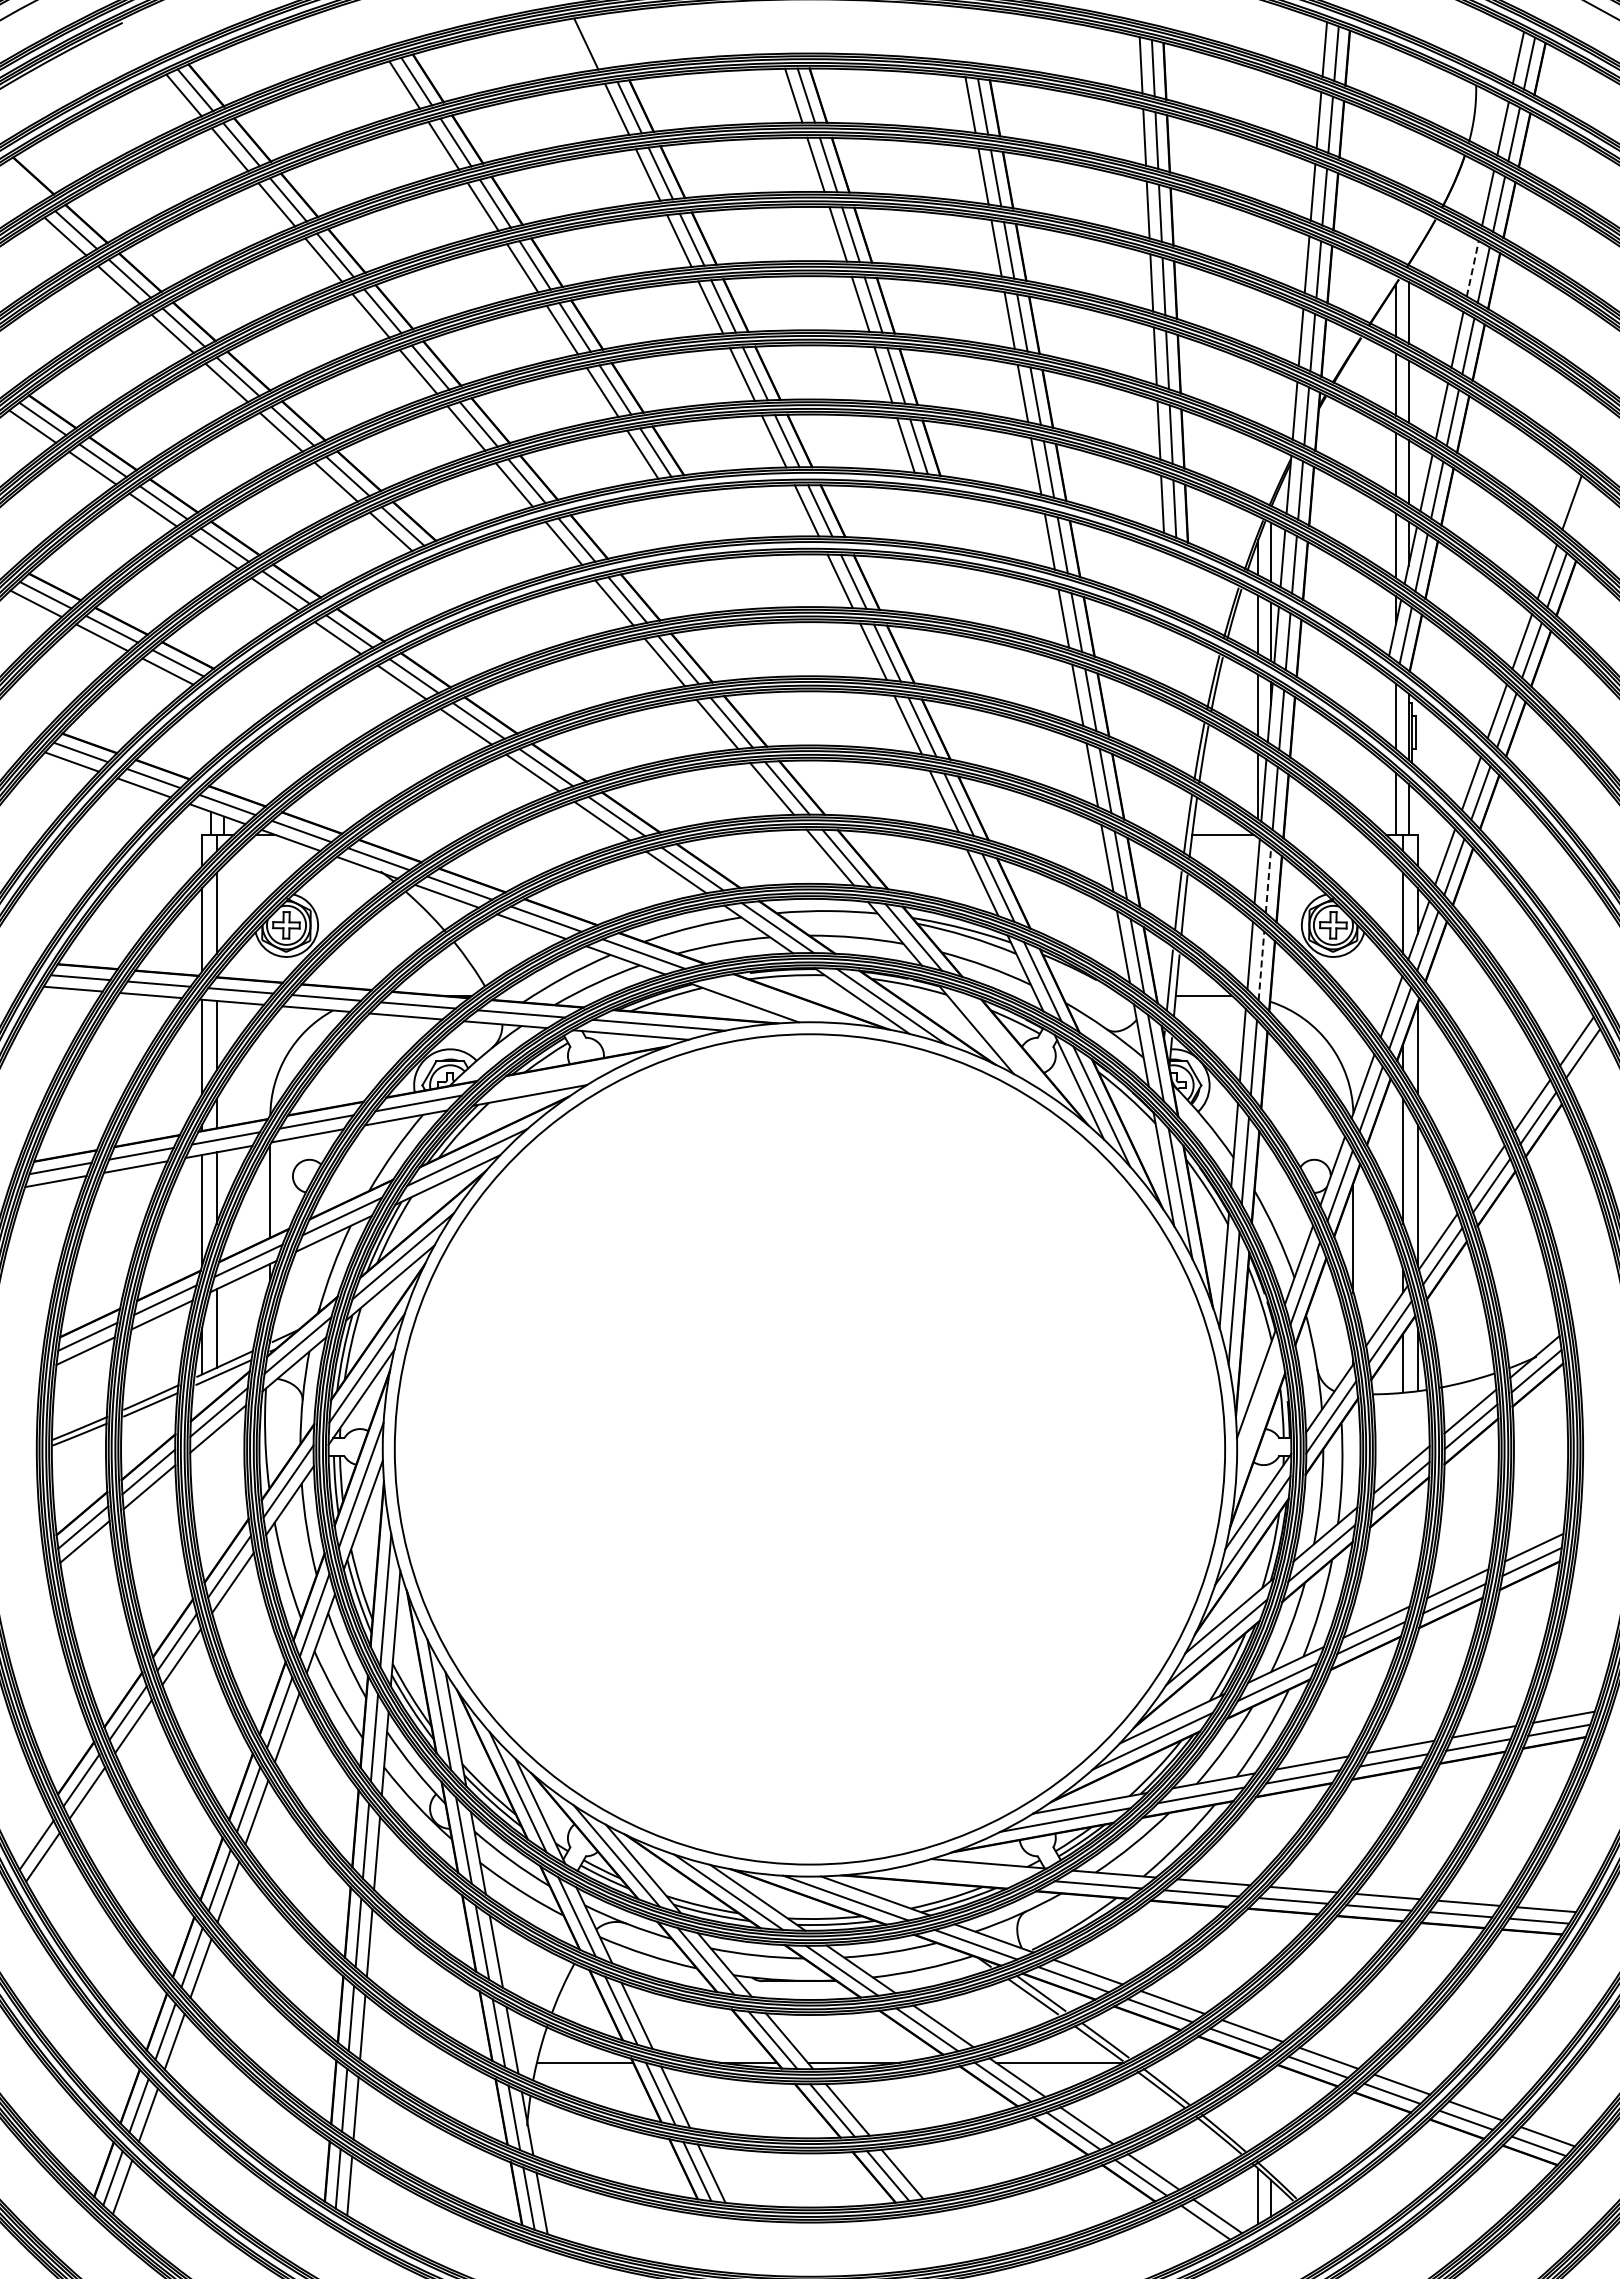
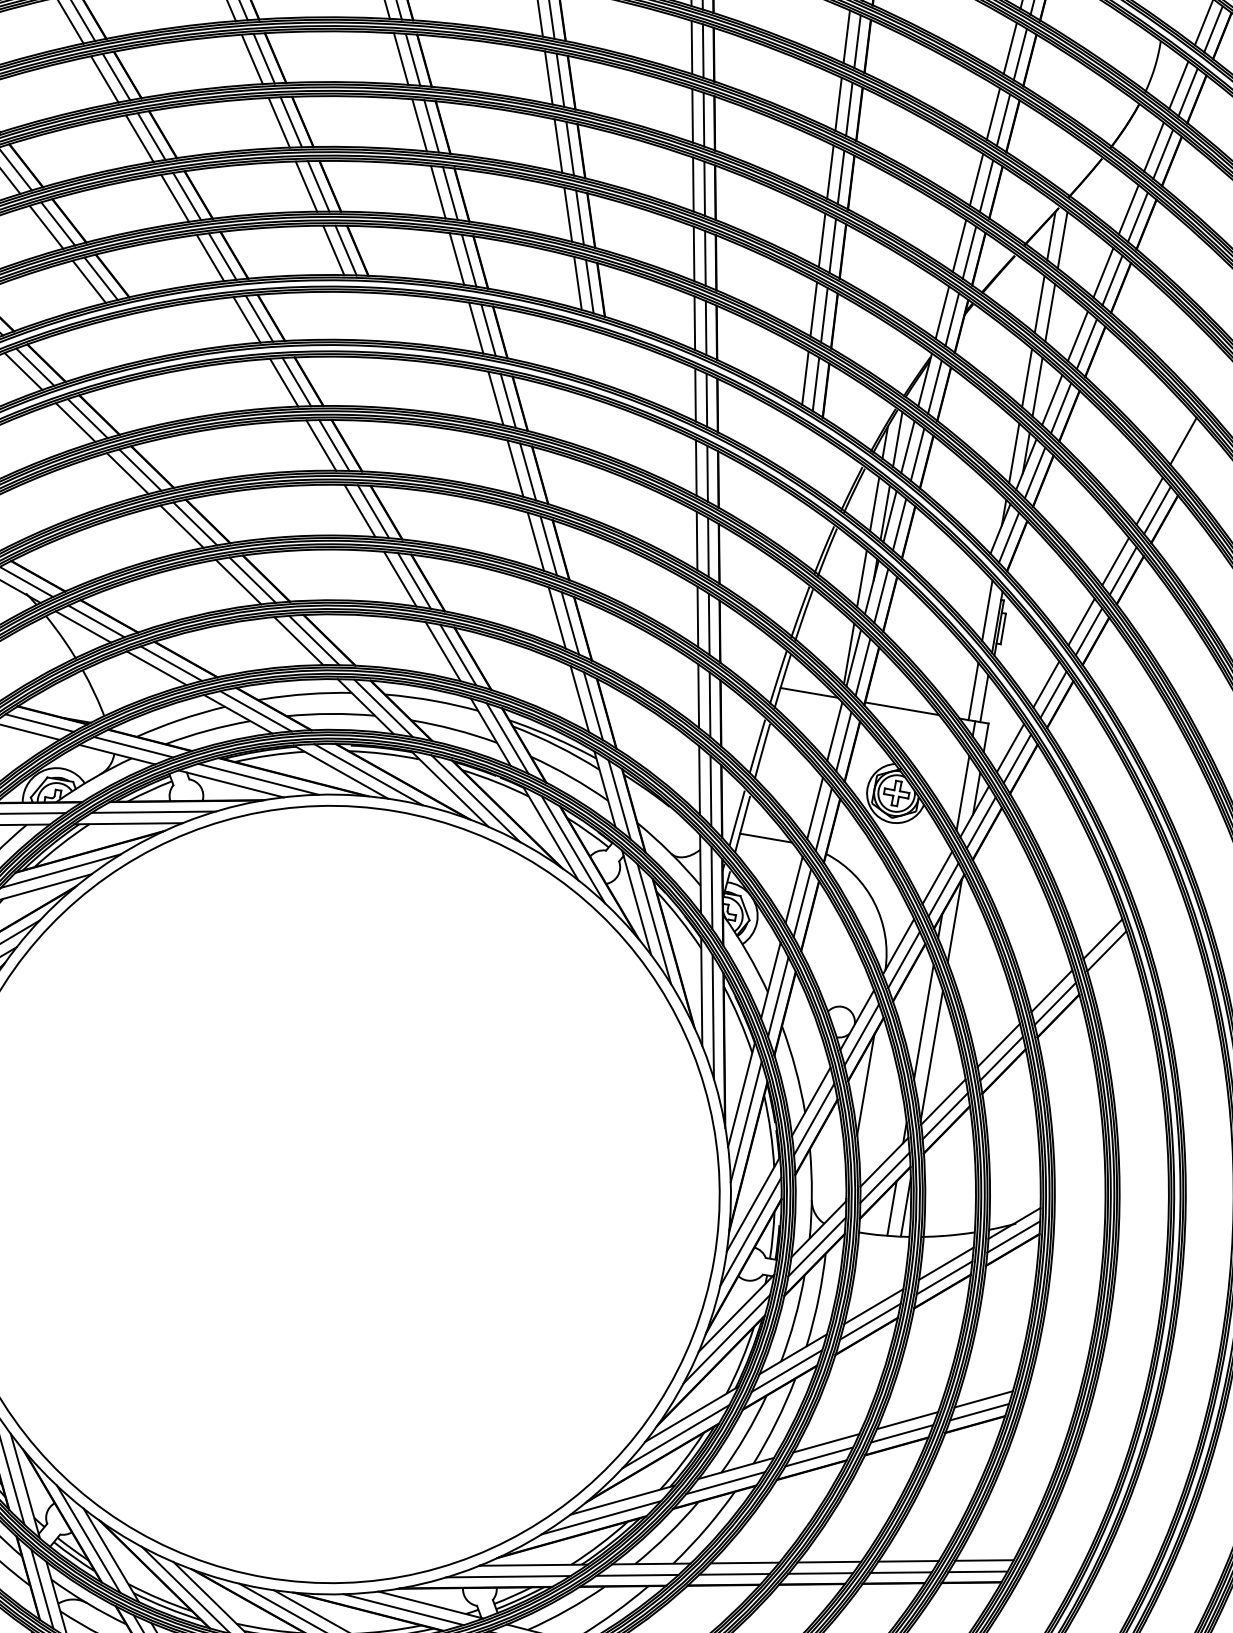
line: (1472, 268) -> (1128, 209), dashed -> solid
line: (1323, 835) -> (901, 709), added
line: (1268, 880) -> (843, 741), dashed -> solid
line: (1261, 965) -> (823, 819), dashed -> solid
line: (773, 1000) -> (368, 774), added
line: (1003, 1042) -> (573, 849), added
line: (554, 1078) -> (153, 811), added
line: (1258, 1412) -> (750, 1231), added
line: (960, 1873) -> (403, 1609), added

